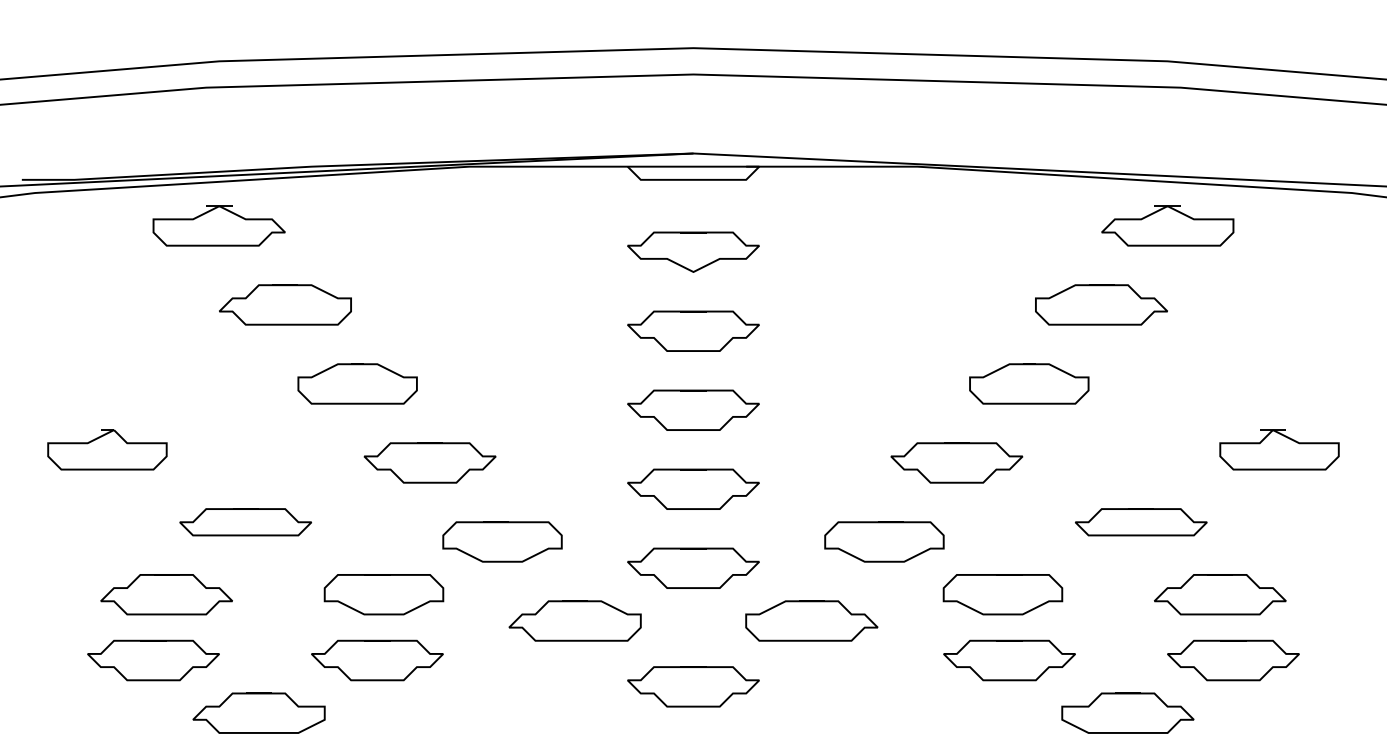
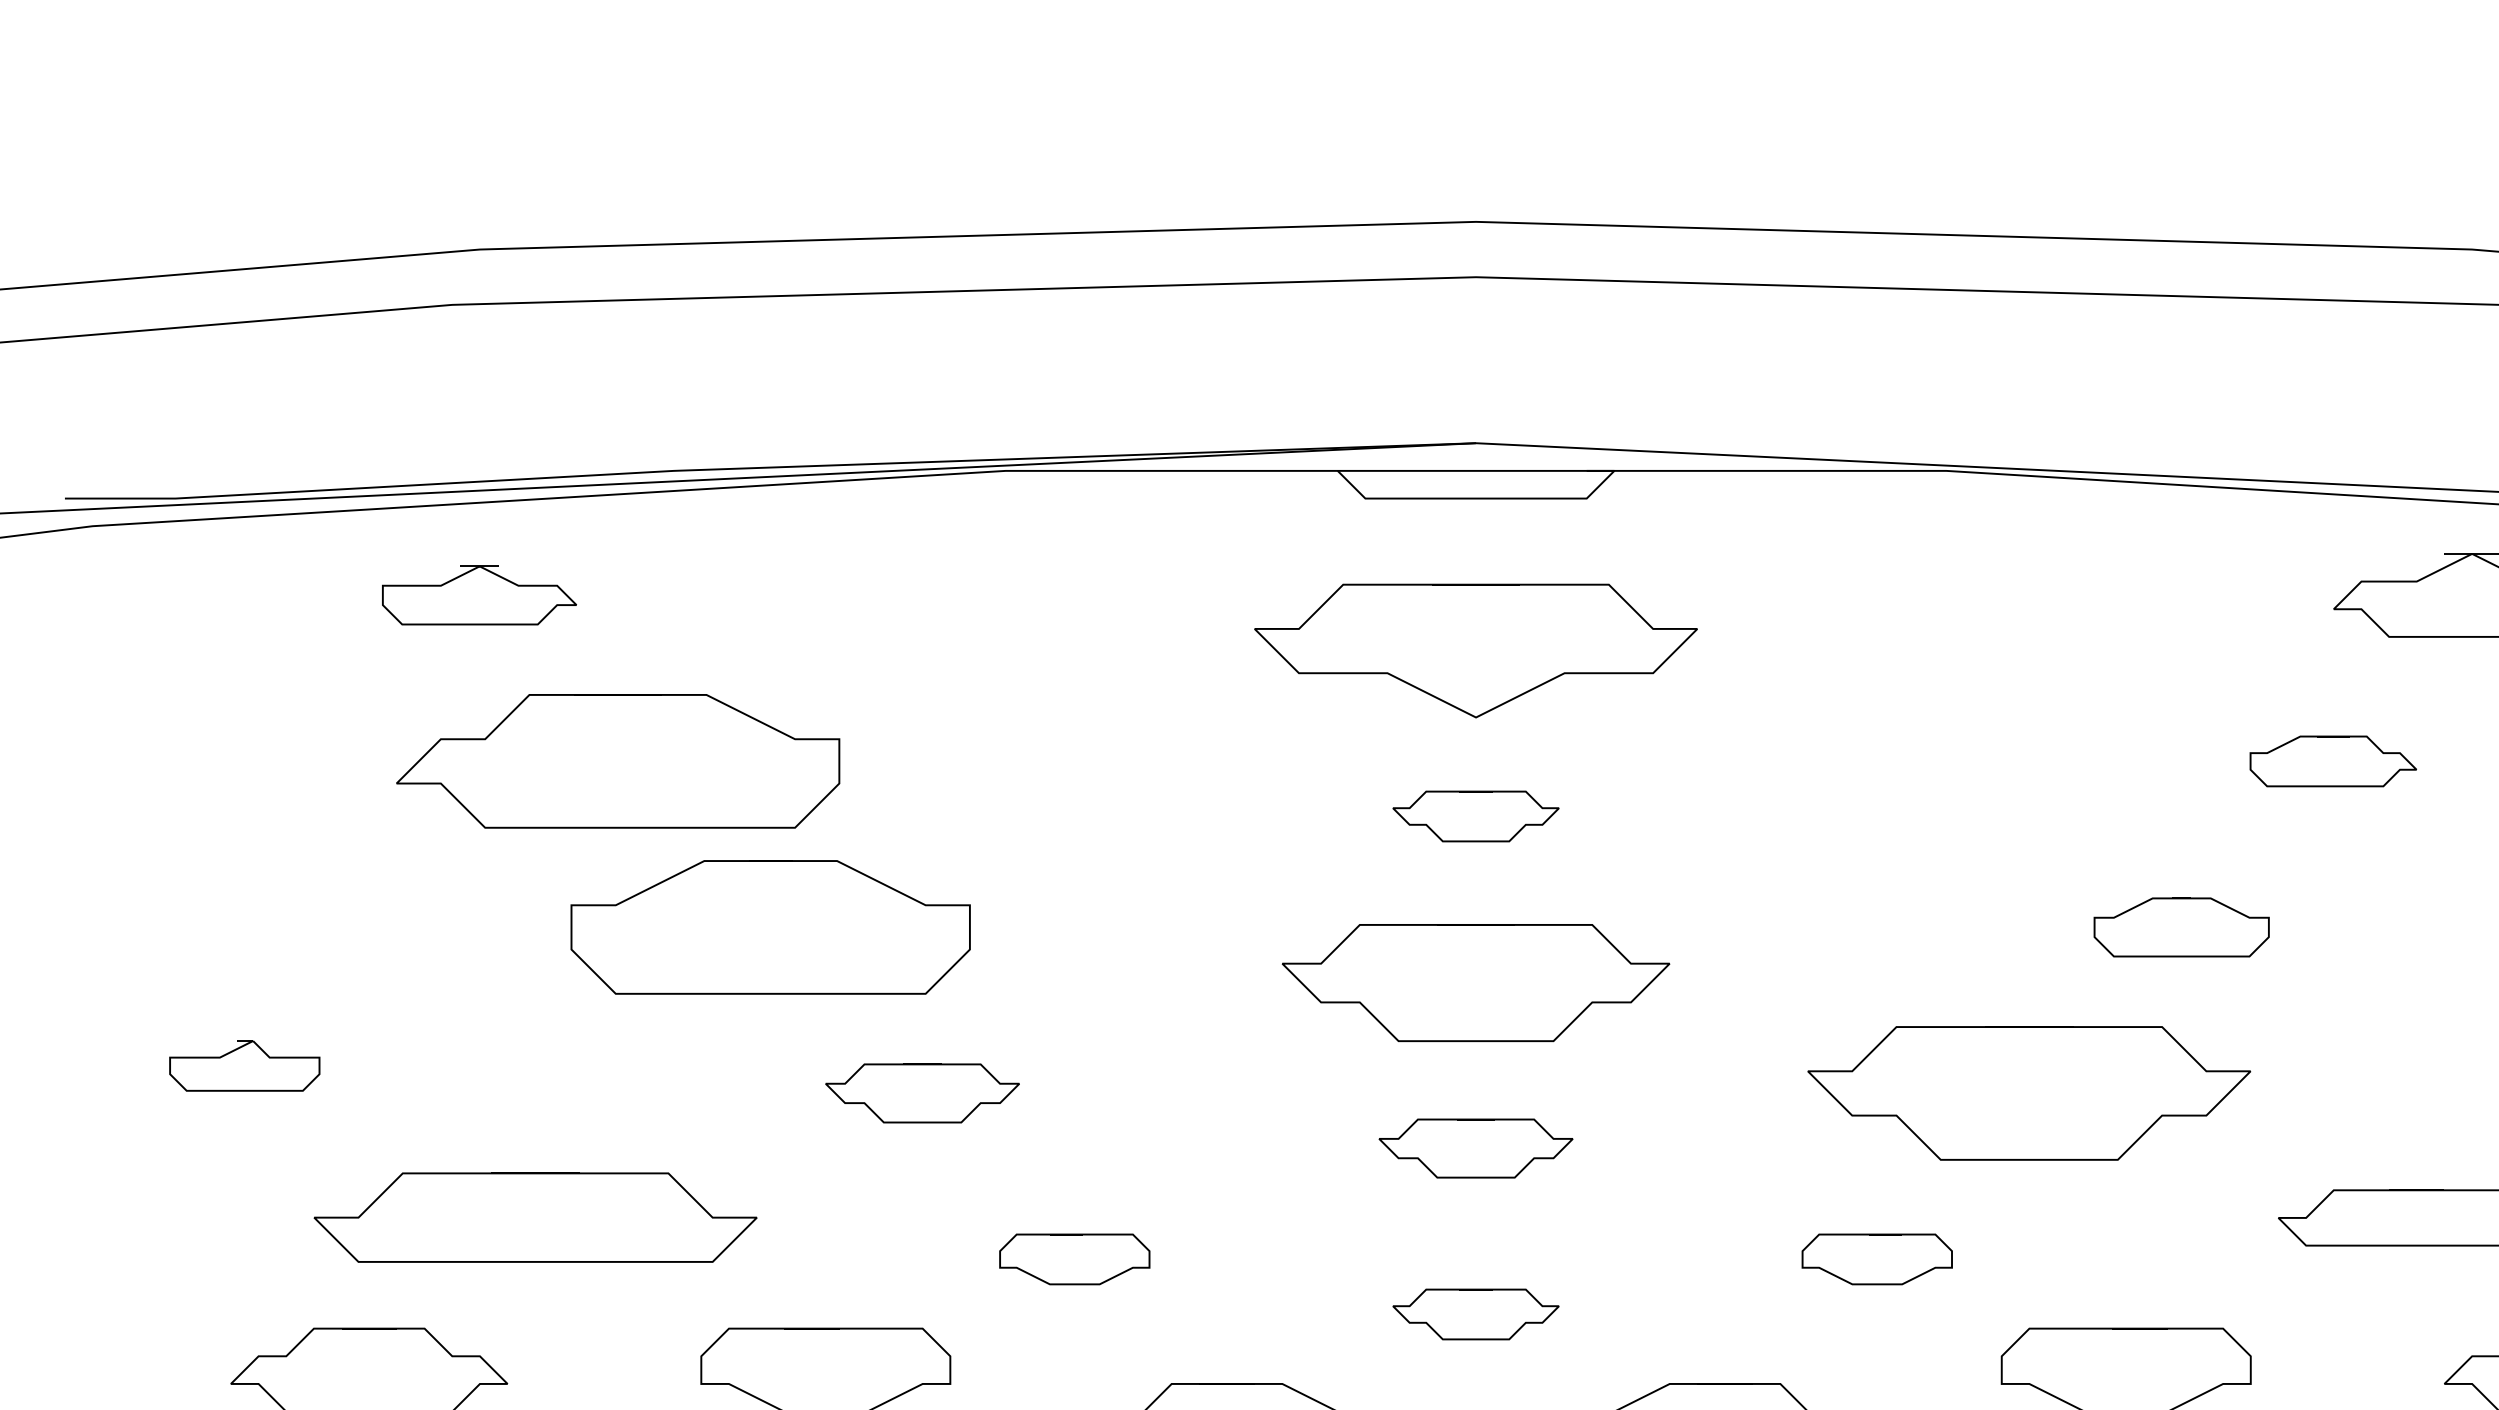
part: (218, 225) -> (478, 594), size x0.7
part: (693, 251) -> (1476, 649), size x1.6
part: (285, 304) -> (618, 760), size x1.6
part: (1101, 304) -> (2333, 760), size x0.6
part: (693, 330) -> (1476, 815), size x0.6
part: (357, 383) -> (770, 926), size x1.6
part: (1029, 383) -> (2181, 926), size x0.7
part: (693, 409) -> (1476, 981), size x1.4
part: (107, 449) -> (244, 1065), size x0.6
part: (429, 462) -> (921, 1092), size x0.7
part: (956, 462) -> (2028, 1092), size x1.6
part: (693, 488) -> (1476, 1147), size x0.7
part: (245, 522) -> (534, 1218), size x1.6
part: (502, 541) -> (1074, 1258), size x0.6
part: (884, 541) -> (1877, 1258), size x0.6
part: (693, 567) -> (1476, 1313), size x0.6

